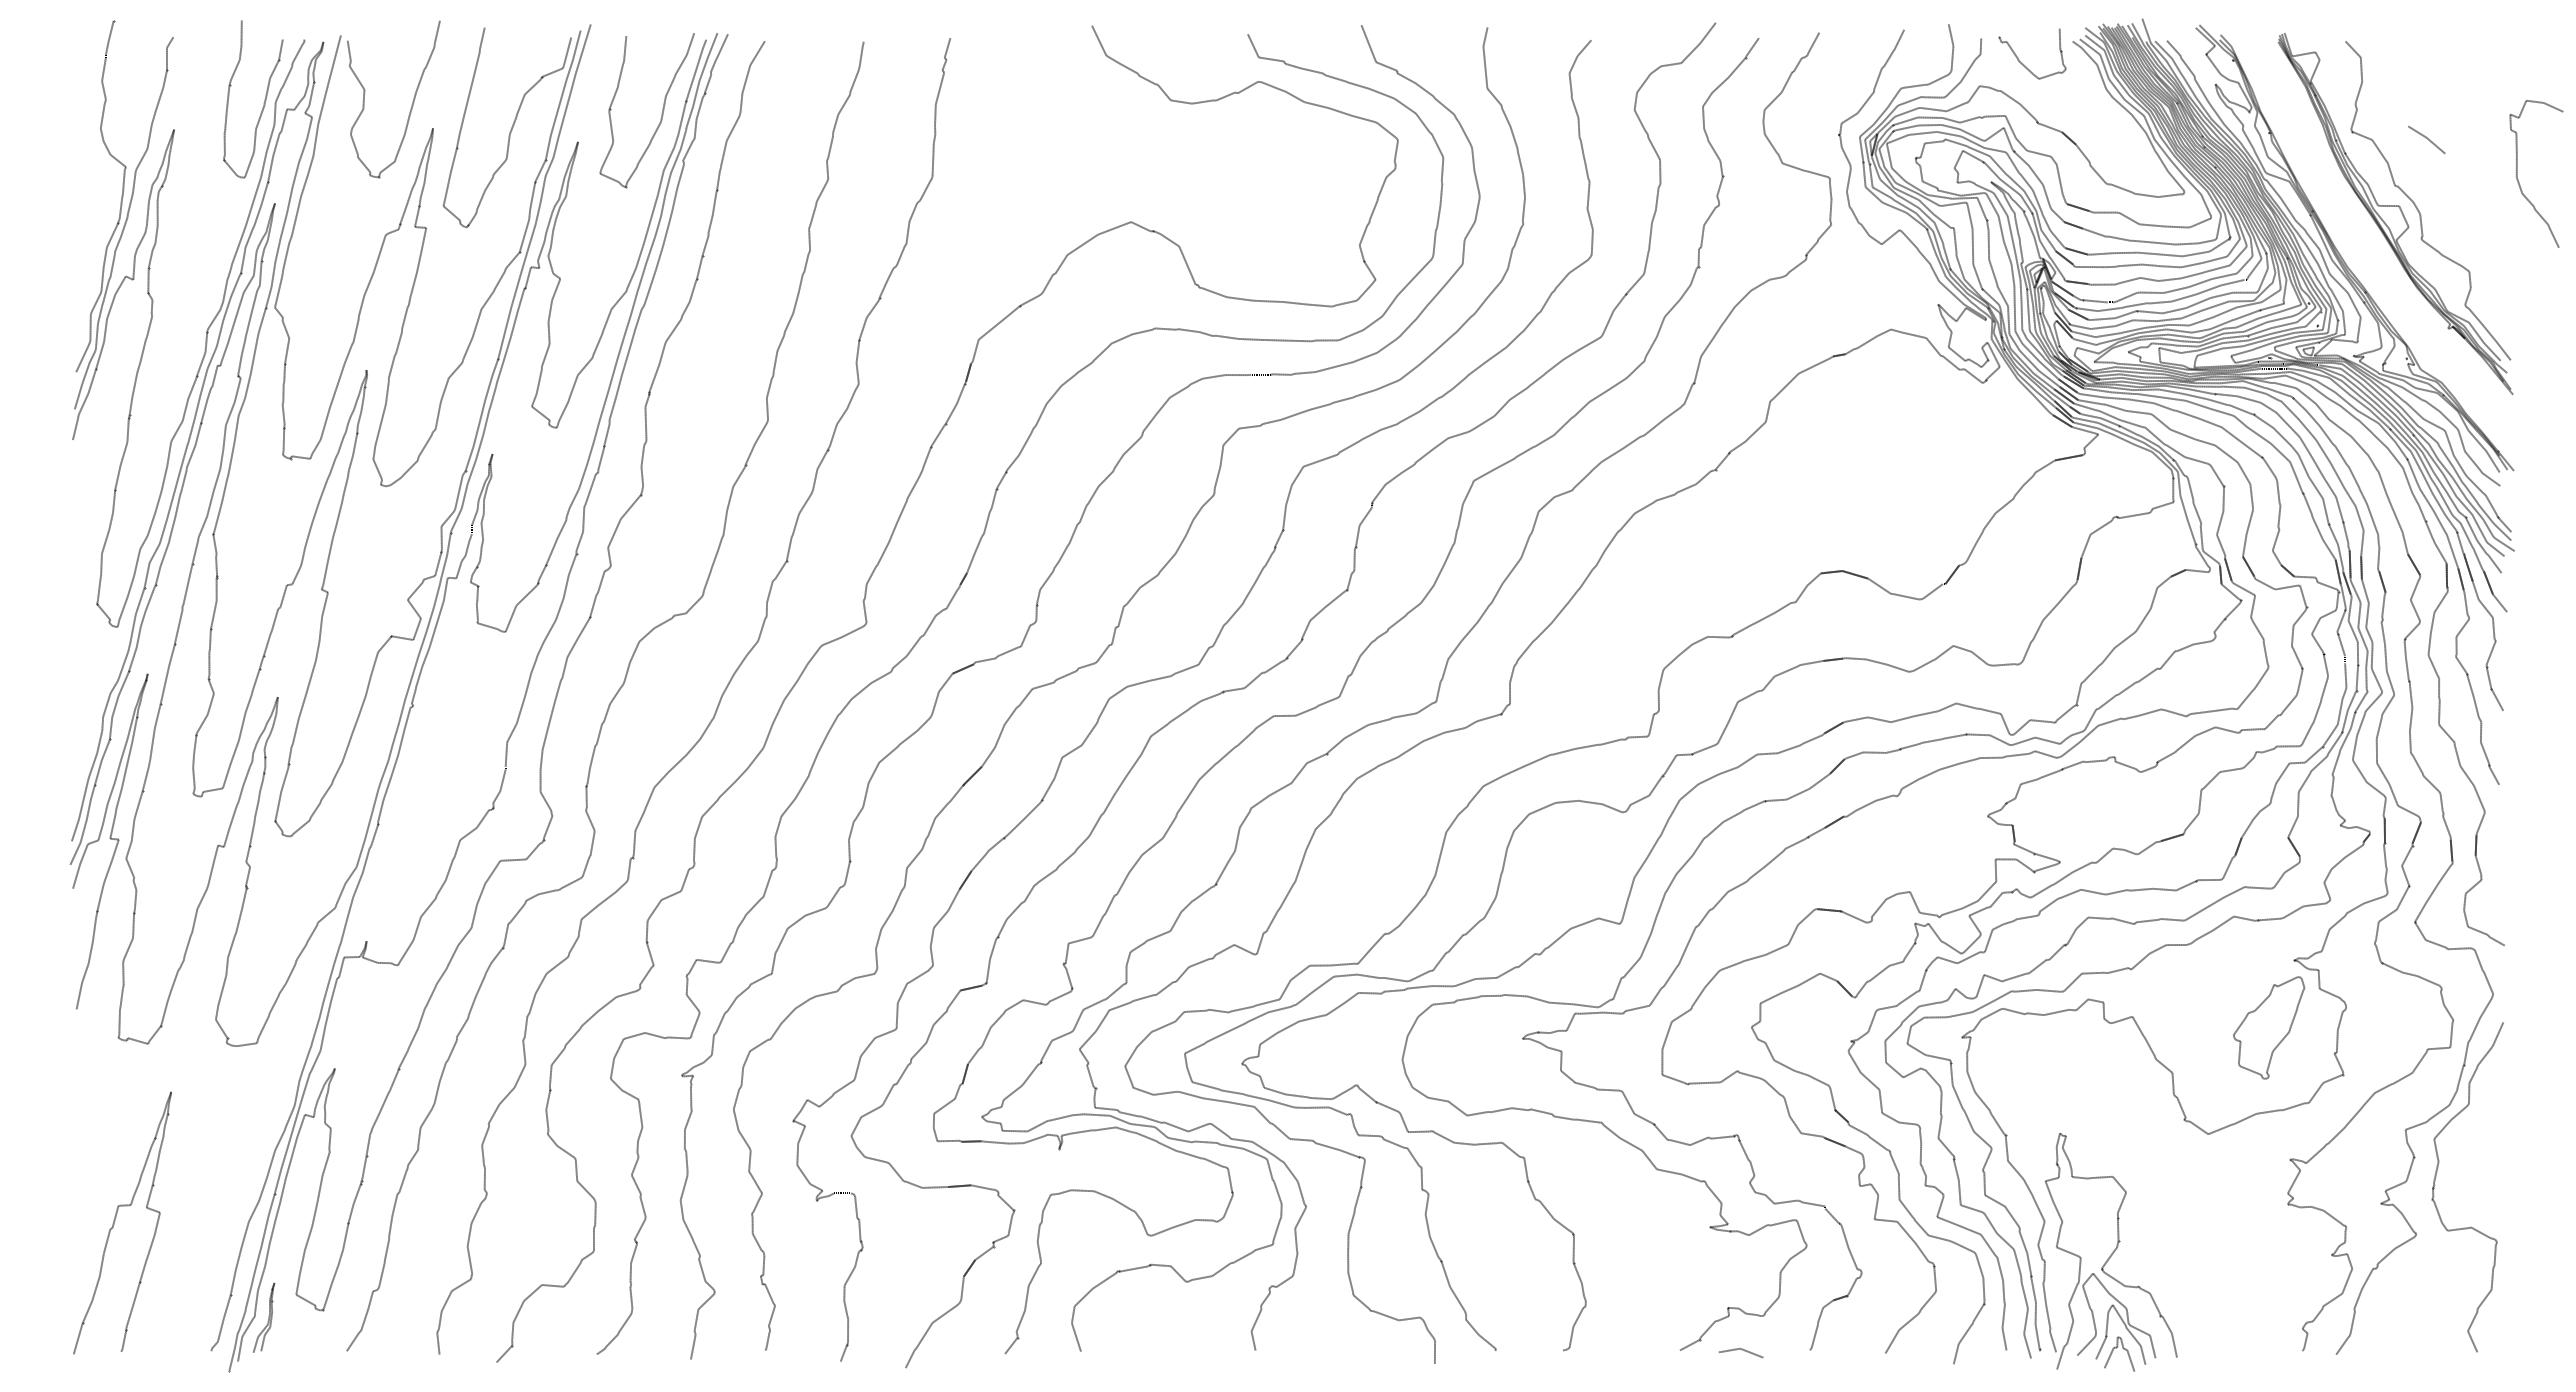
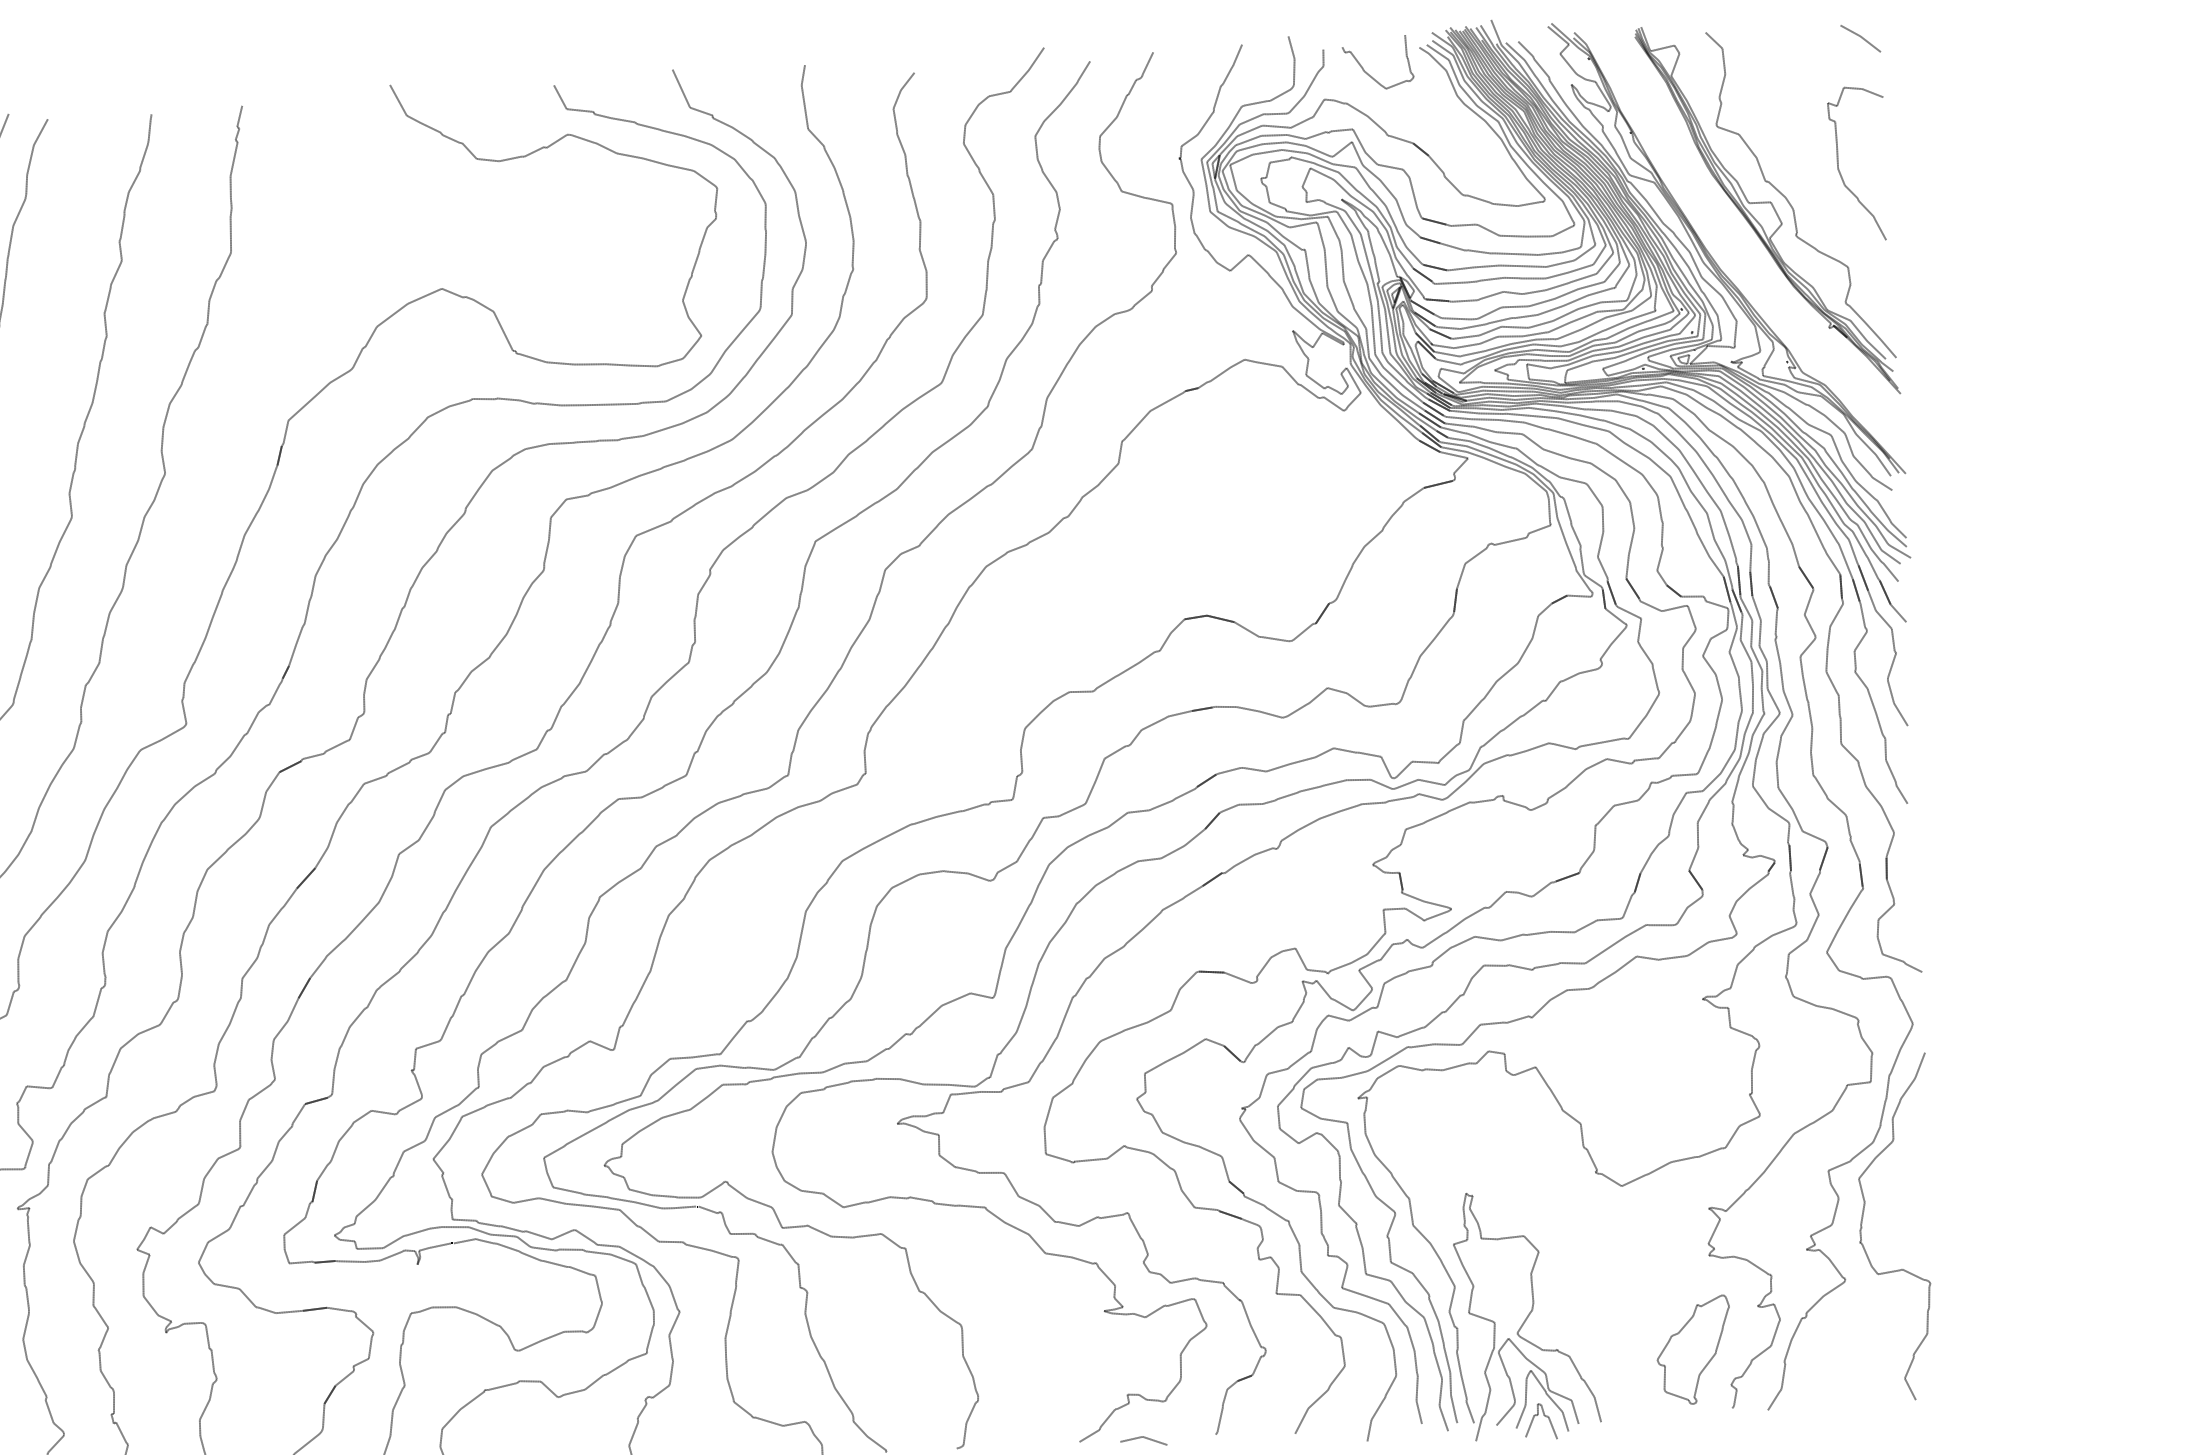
line: (2427, 139) -> (1861, 38), moved
curve: (2518, 179) -> (1840, 170), moved
part: (2269, 1027) -> (1694, 1349), moved

